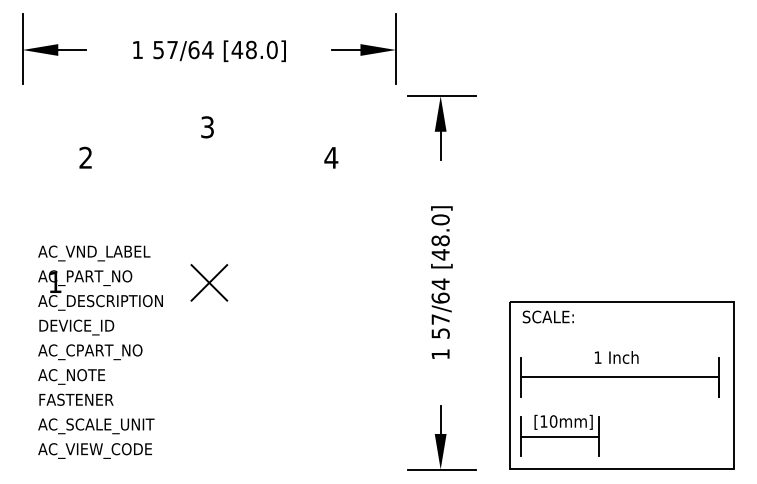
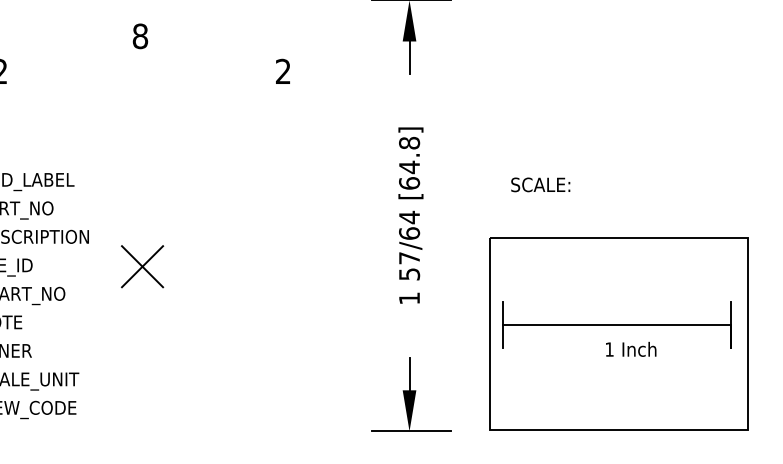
text: (207, 127) -> (140, 36), 3 -> 8
text: (331, 157) -> (283, 71), 4 -> 2
text: (440, 237) -> (409, 163), [48.0] -> [64.8]
part: (209, 282) -> (142, 266), moved
text: (547, 316) -> (539, 184), moved
text: (616, 357) -> (630, 349), moved
part: (559, 435) -> (546, 392), removed

